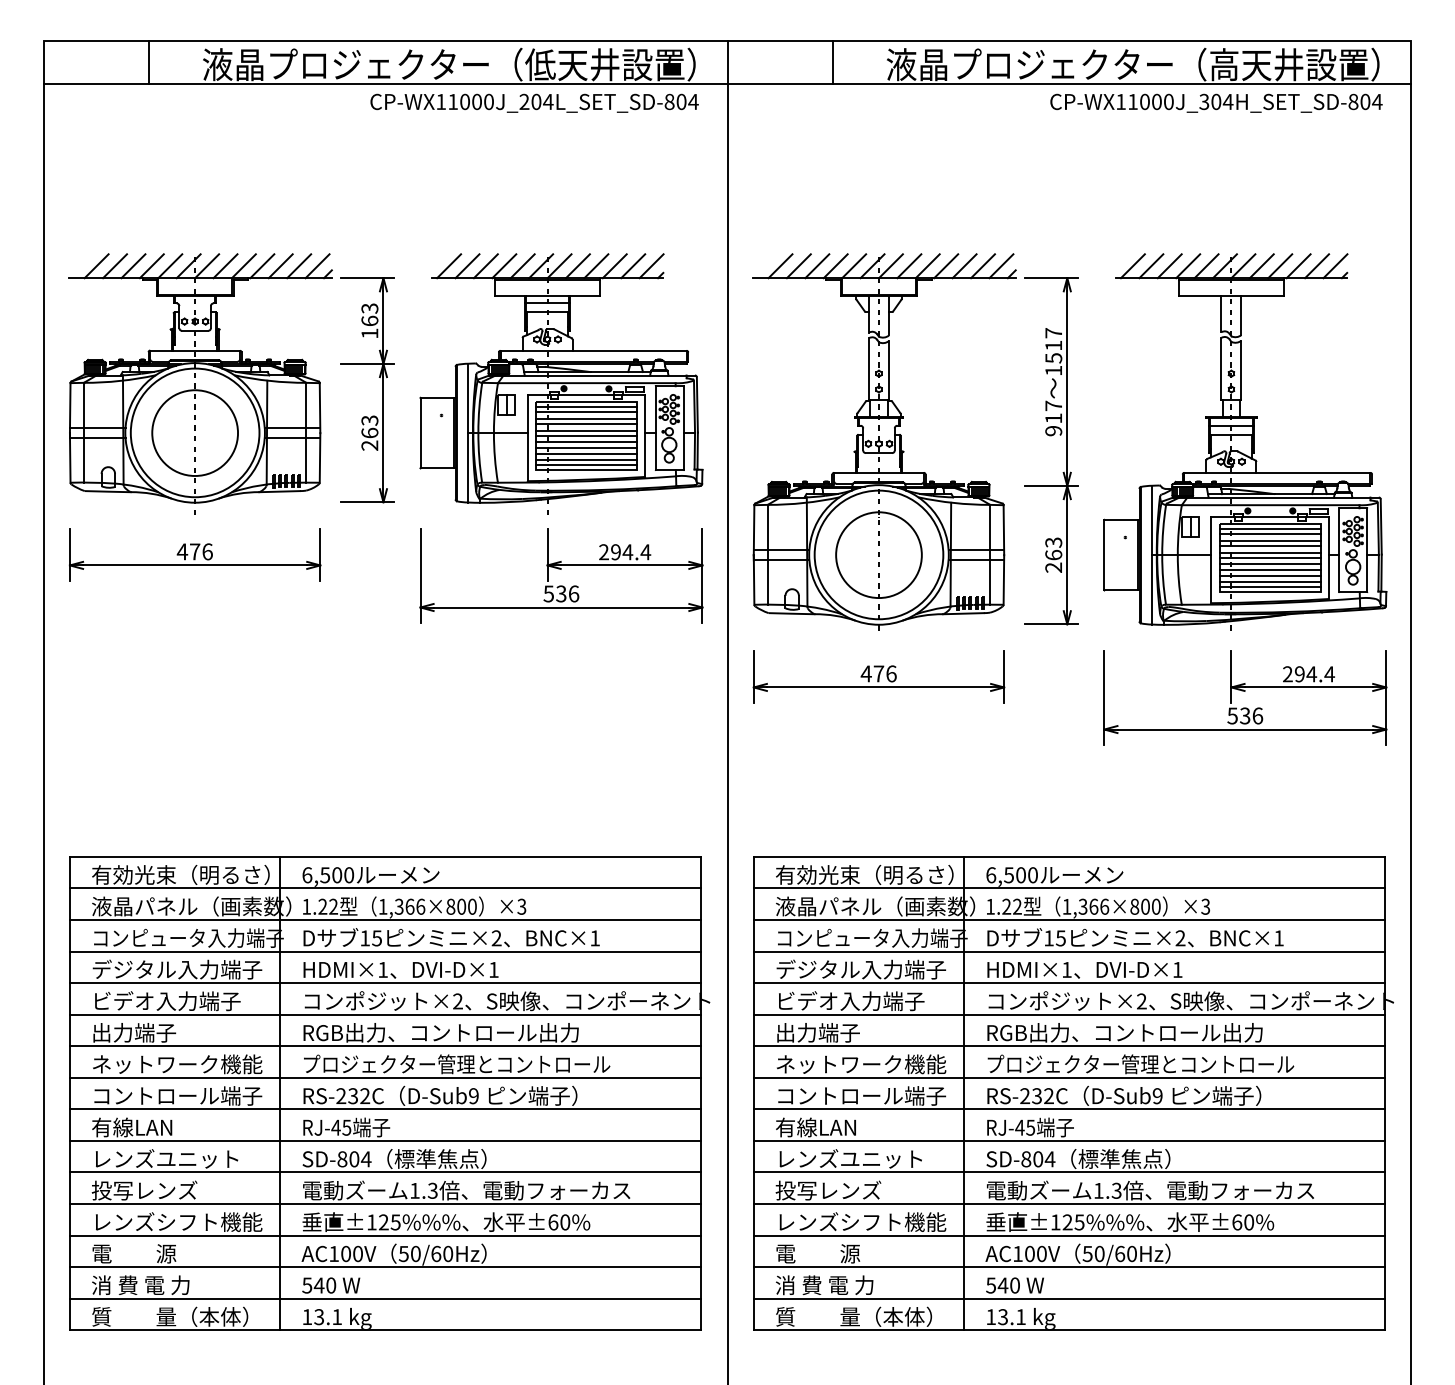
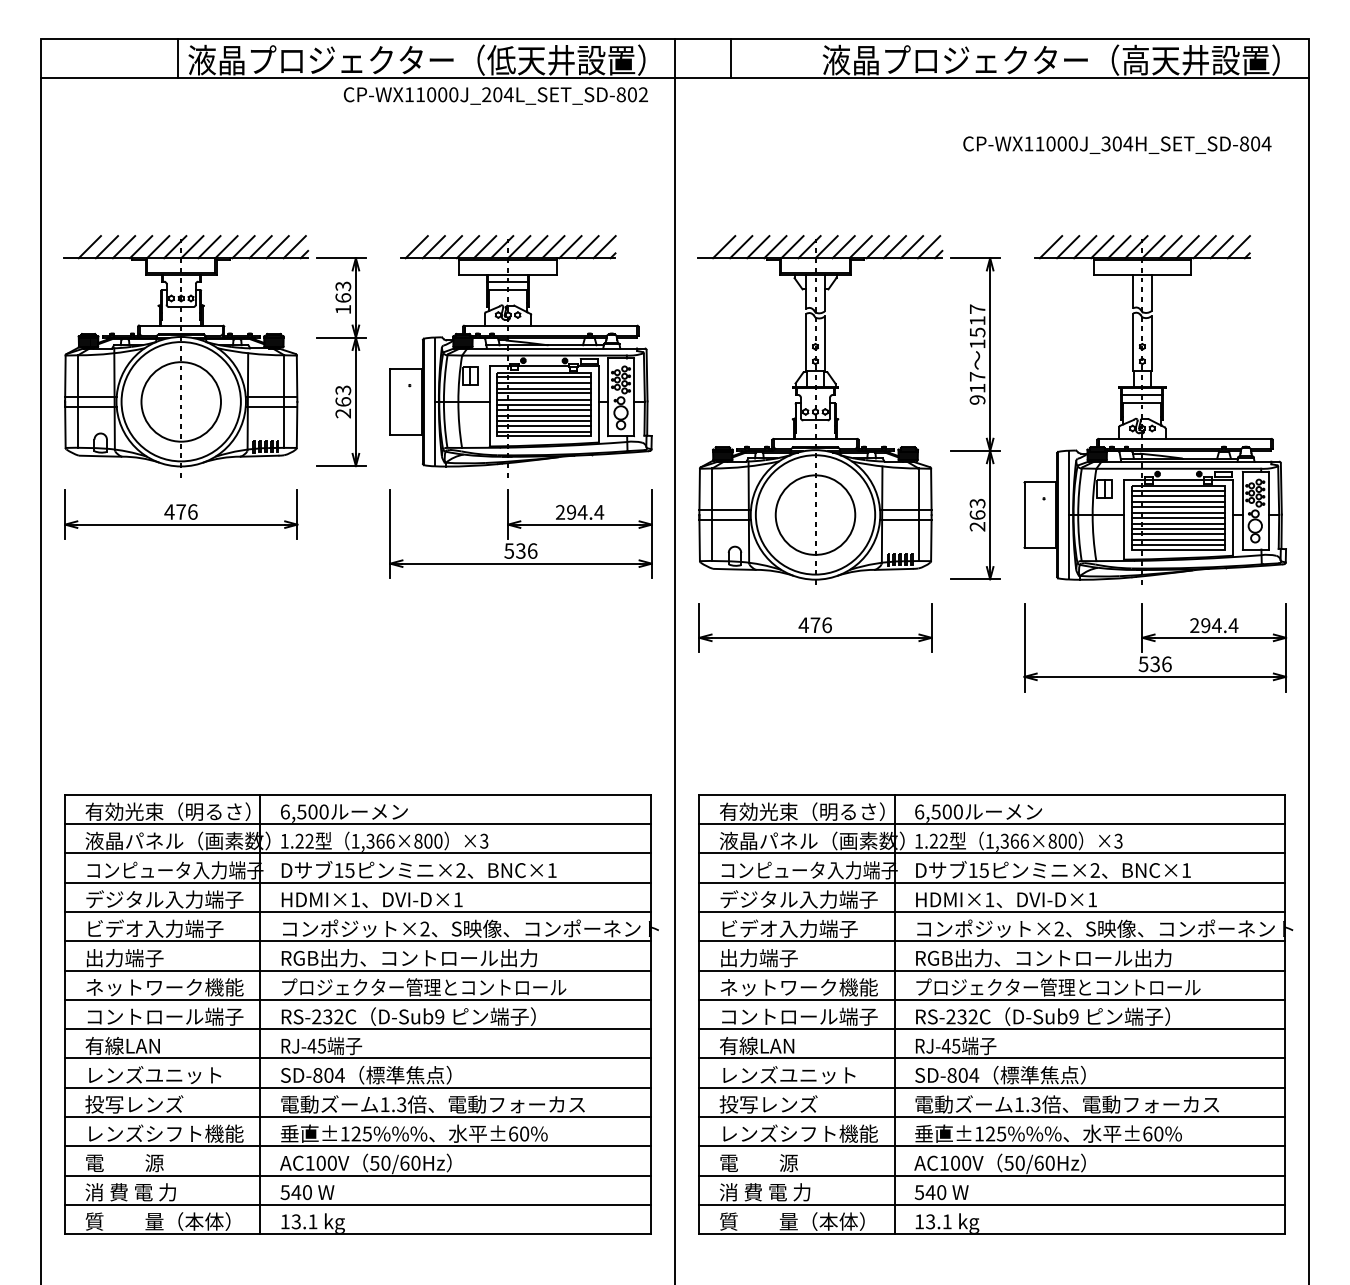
line: (148, 62) -> (177, 58), moved
line: (832, 62) -> (730, 58), moved
text: (693, 101) -> (643, 94), CP-WX11000J_204L_SET_SD-804 -> CP-WX11000J_204L_SET_SD-802
text: (1216, 102) -> (1117, 144), moved

